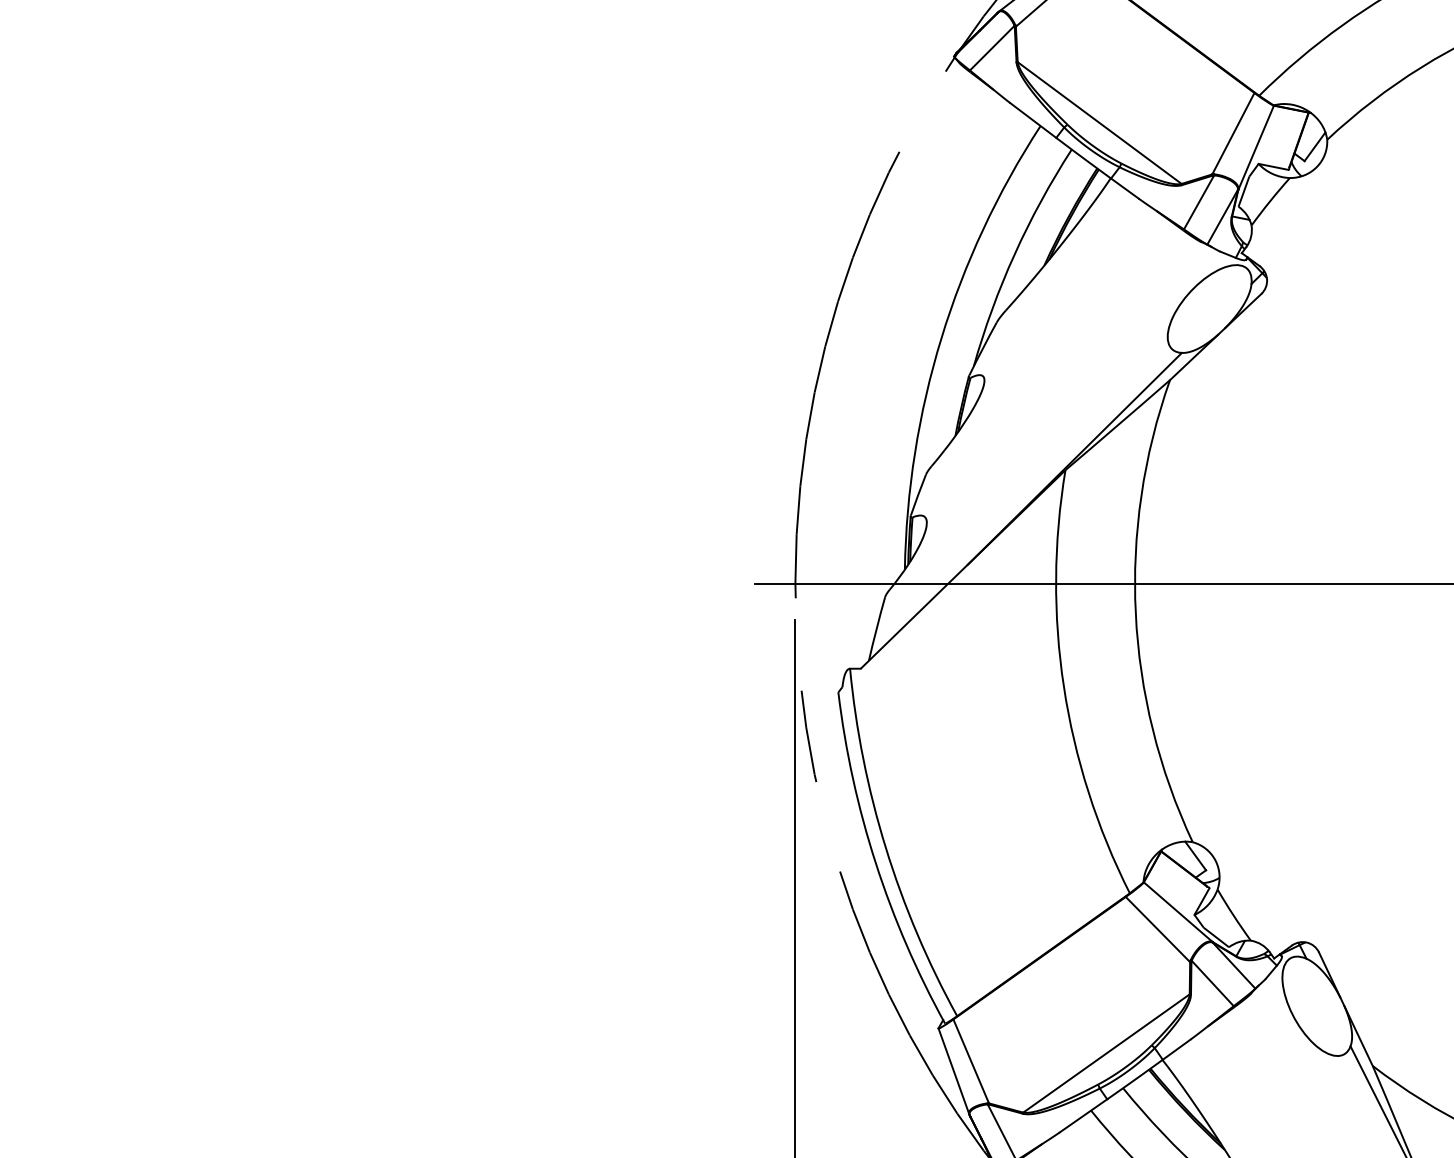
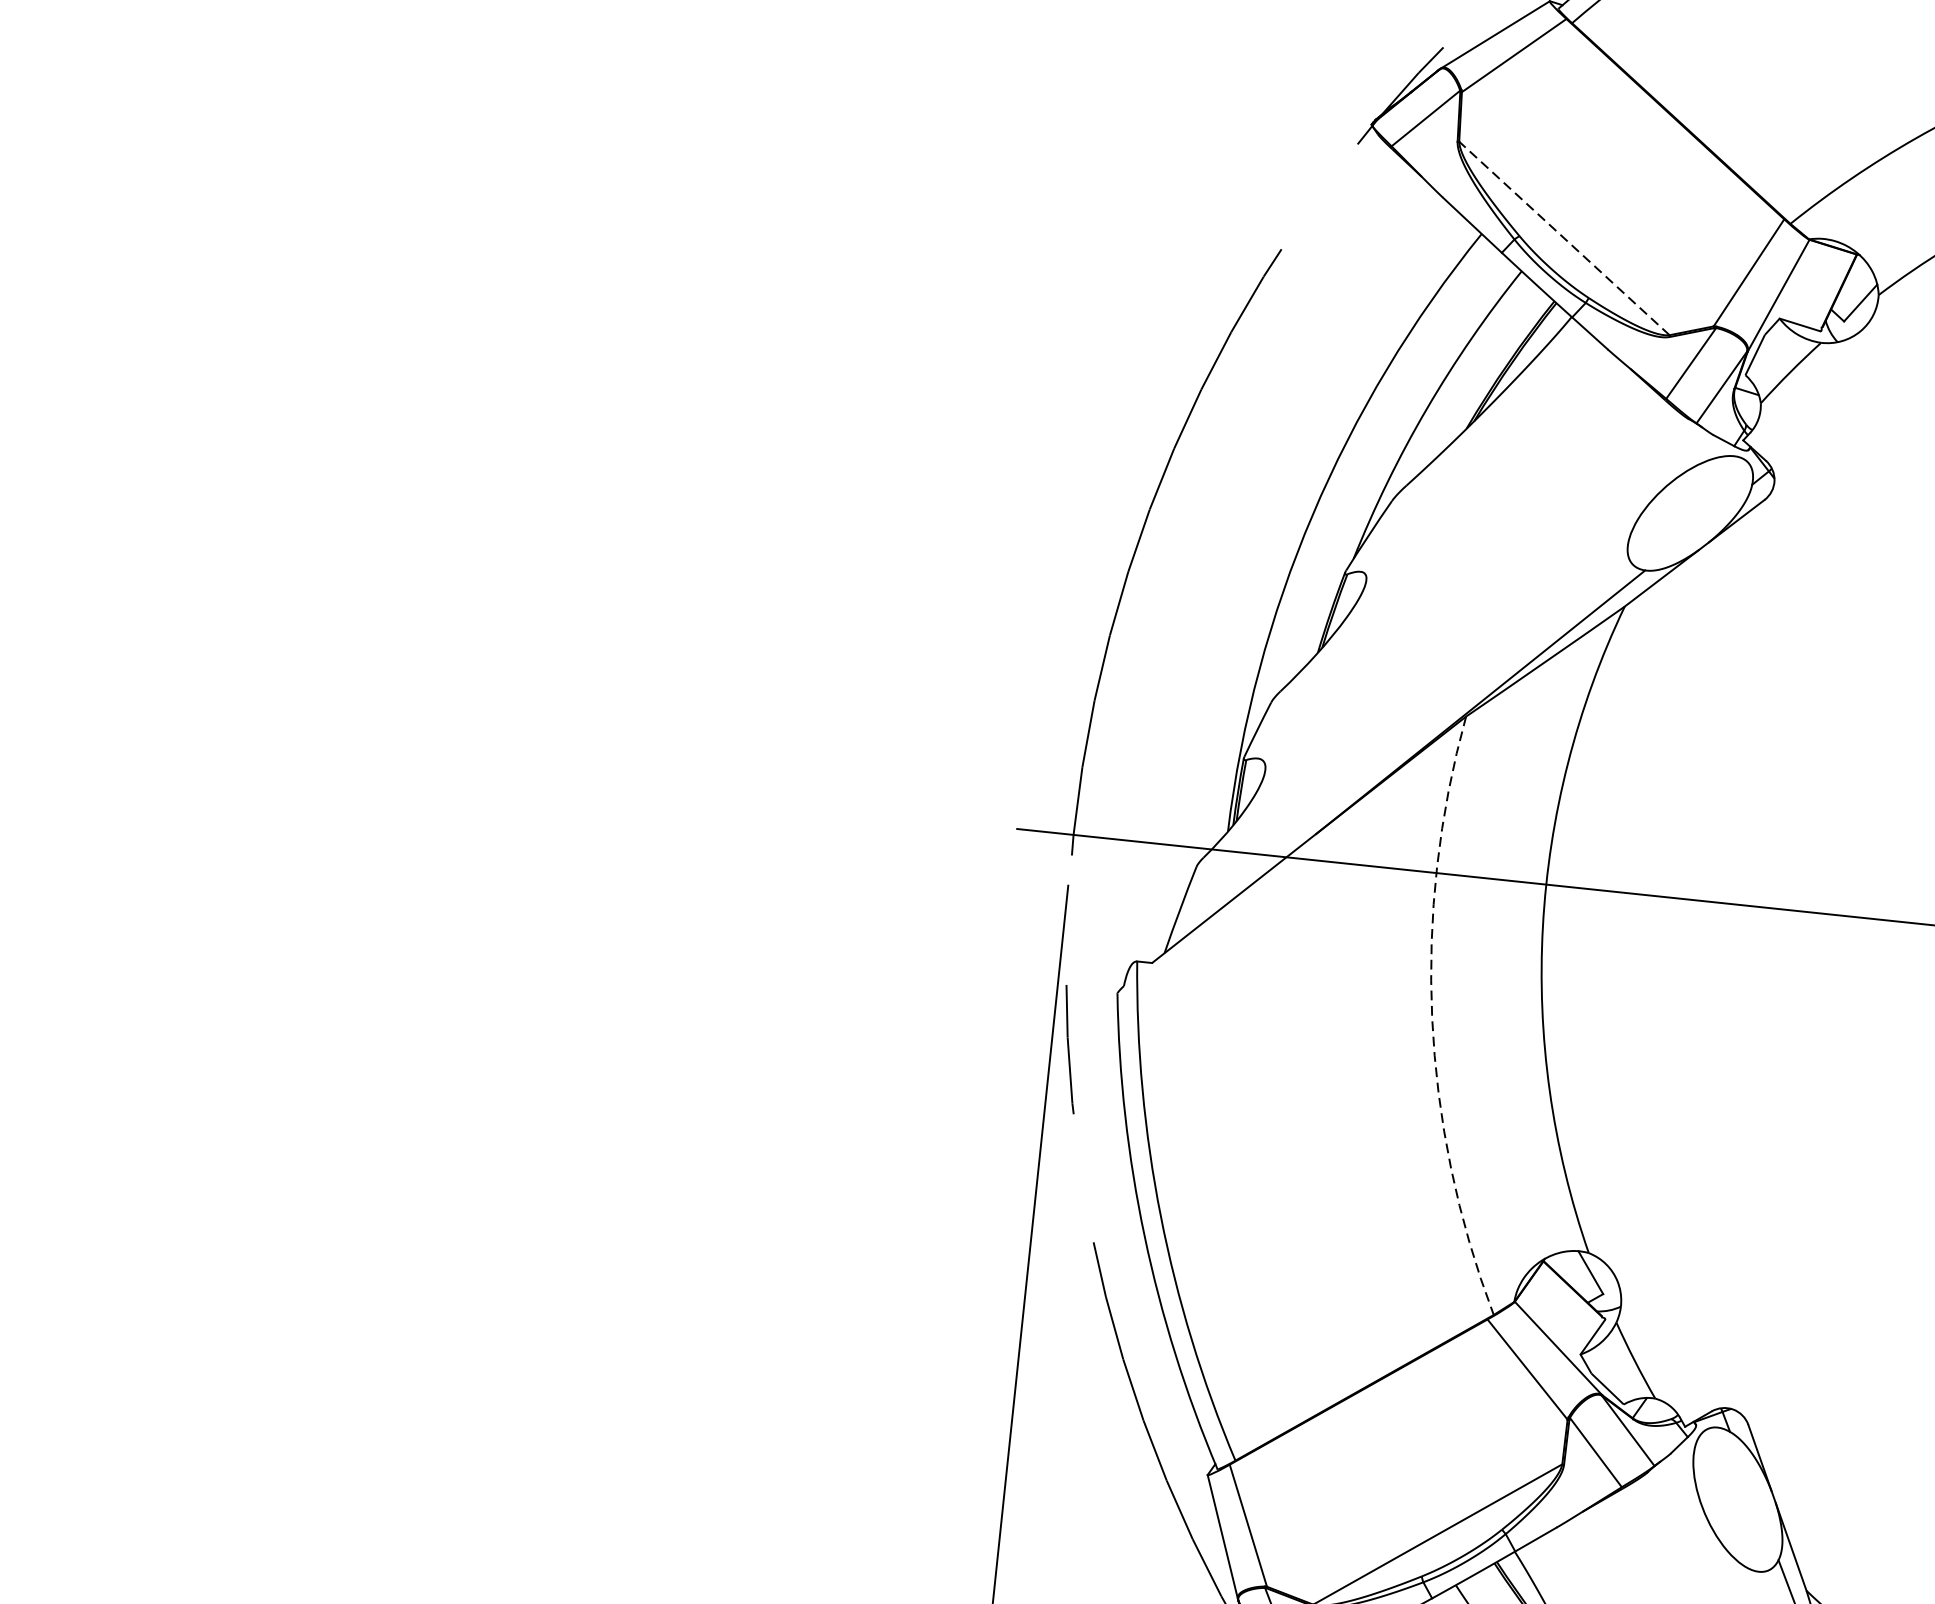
line: (1099, 122) -> (1564, 237), solid -> dashed
arc: (1063, 686) -> (1431, 1017), solid -> dashed

